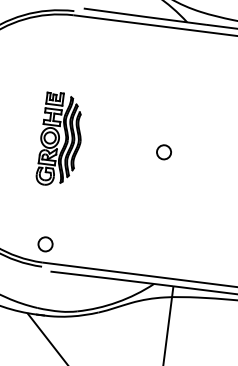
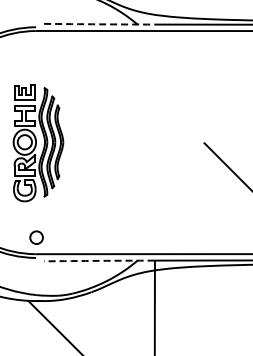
arc: (145, 16) -> (99, 24), solid -> dashed
part: (60, 140) -> (38, 143), size x1.4
circle: (163, 152) -> (131, 142), removed
arc: (112, 278) -> (99, 260), solid -> dashed

